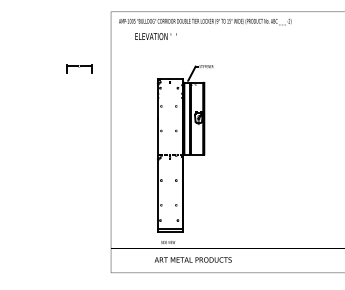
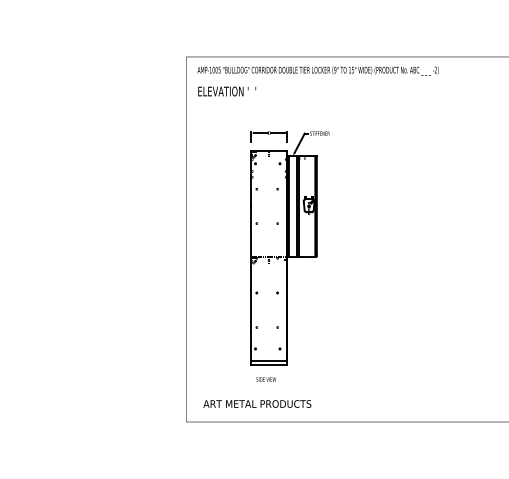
text: (156, 36) -> (227, 91), moved
part: (78, 68) -> (268, 136), moved
text: (193, 259) -> (257, 403), moved

